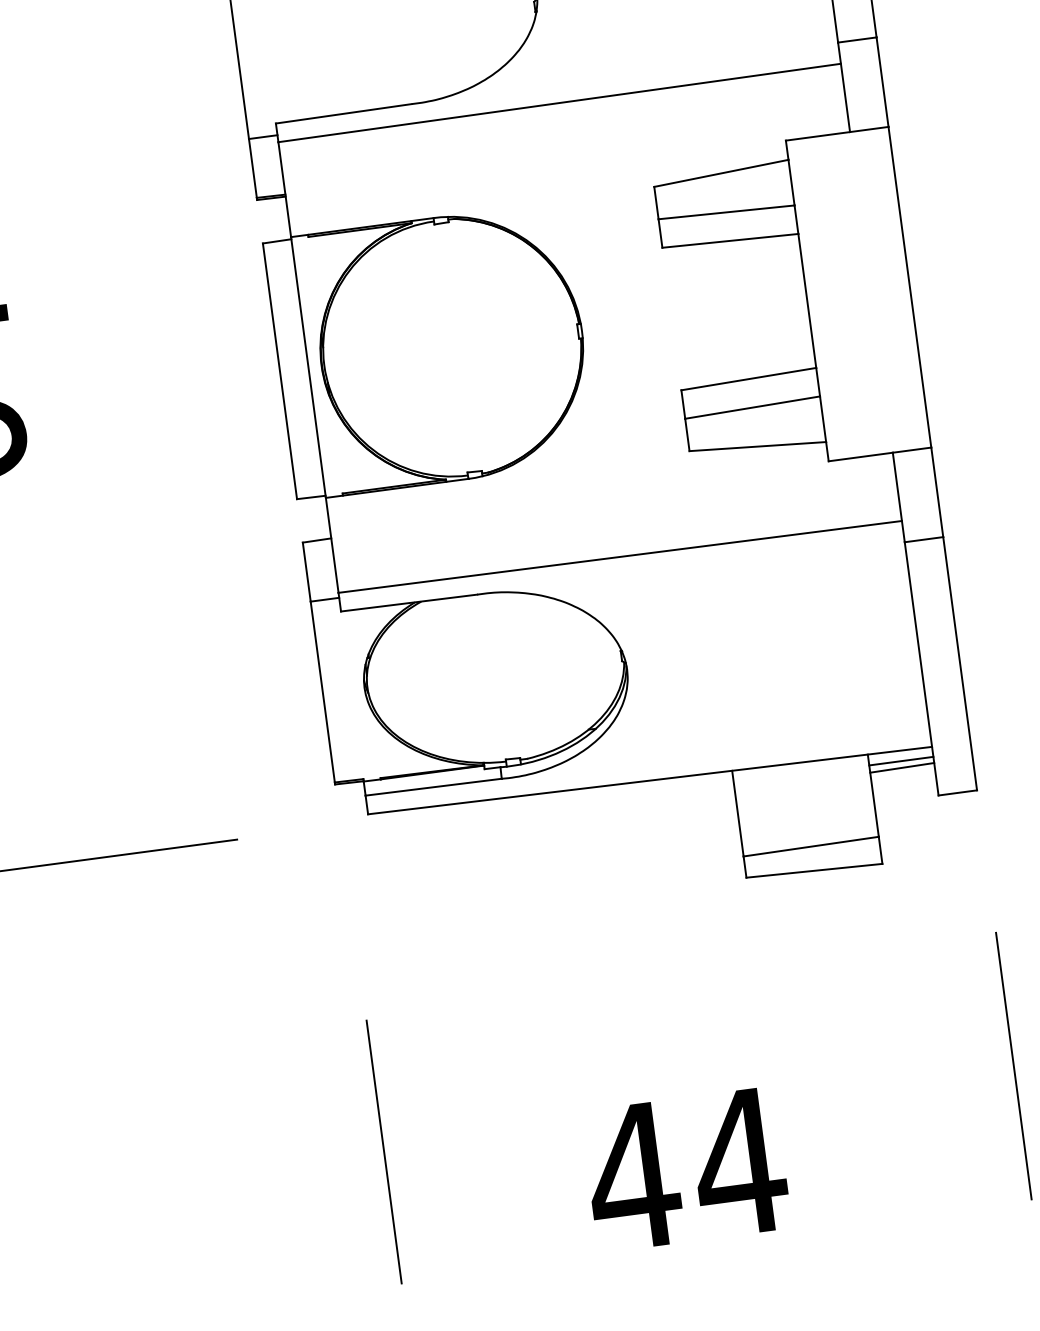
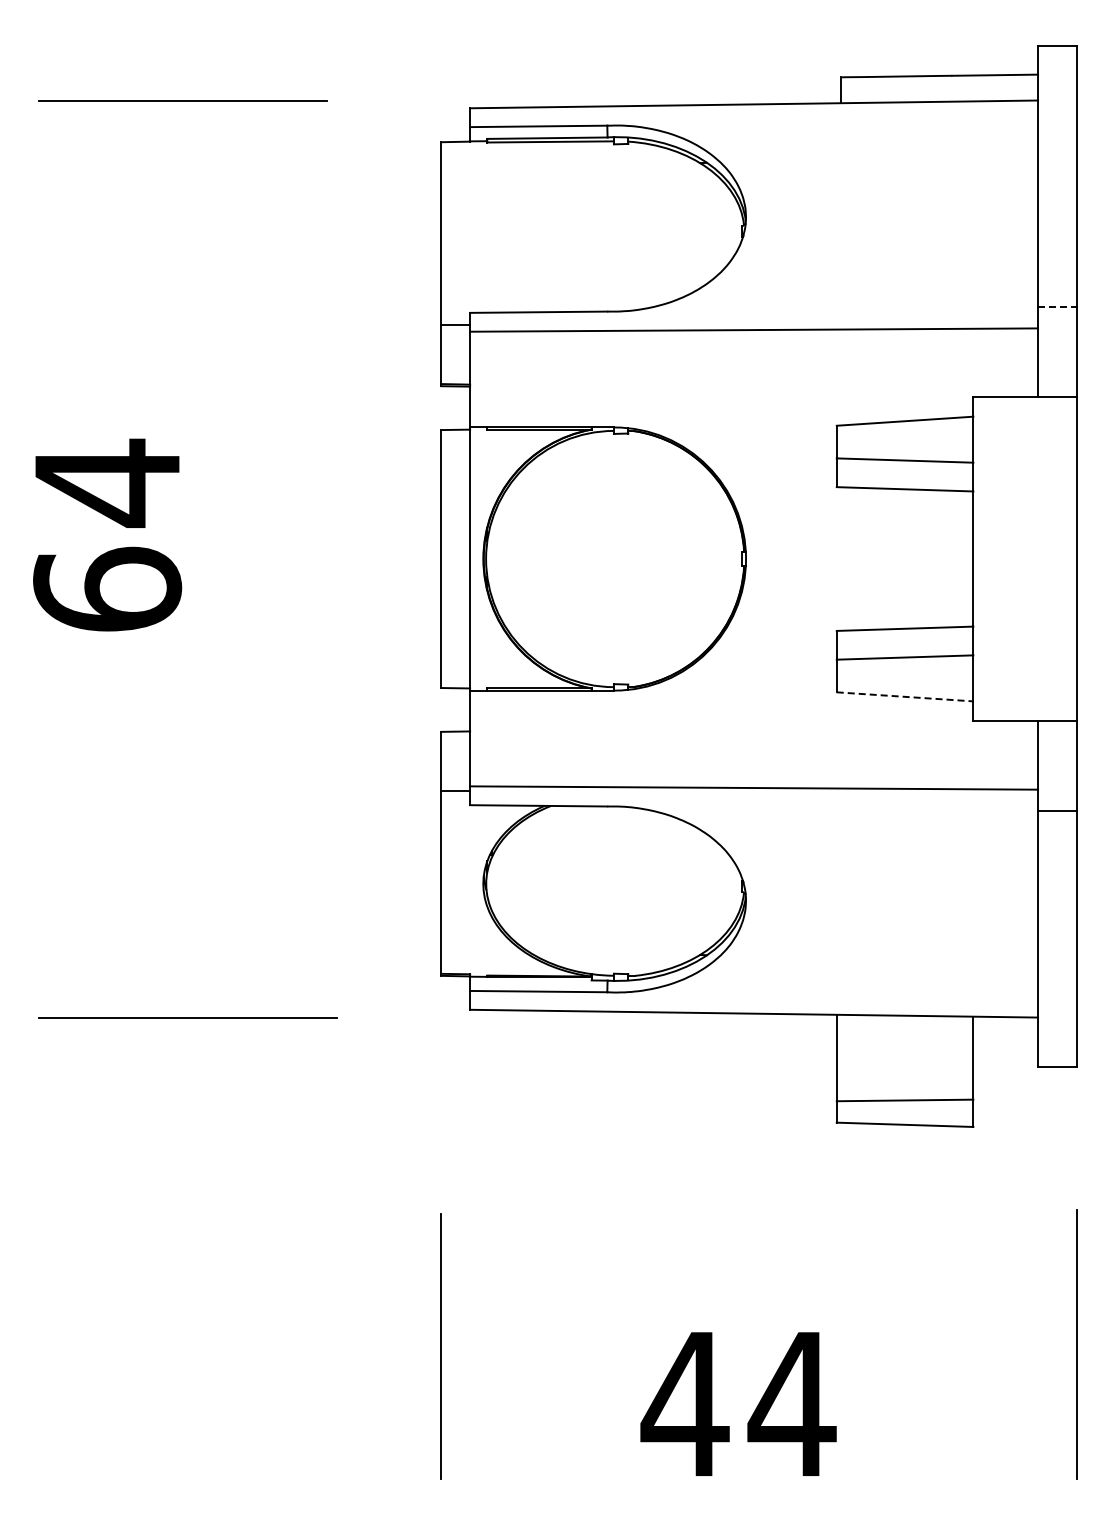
line: (857, 40) -> (1057, 307), solid -> dashed
line: (758, 446) -> (905, 696), solid -> dashed
line: (901, 761) -> (1005, 1027), removed
line: (901, 767) -> (1005, 1033), removed

